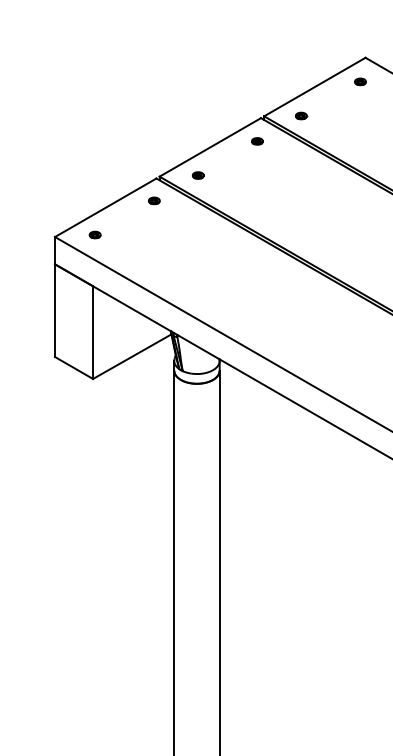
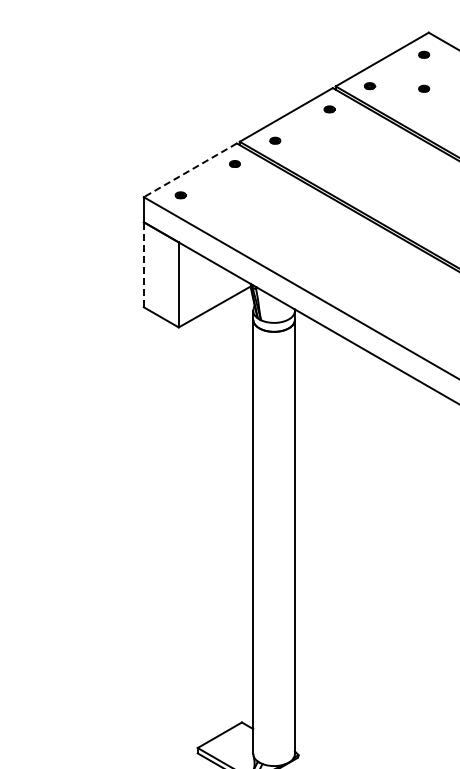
part: (359, 118) -> (423, 88), added
line: (105, 207) -> (190, 170), solid -> dashed
line: (54, 310) -> (143, 264), solid -> dashed

